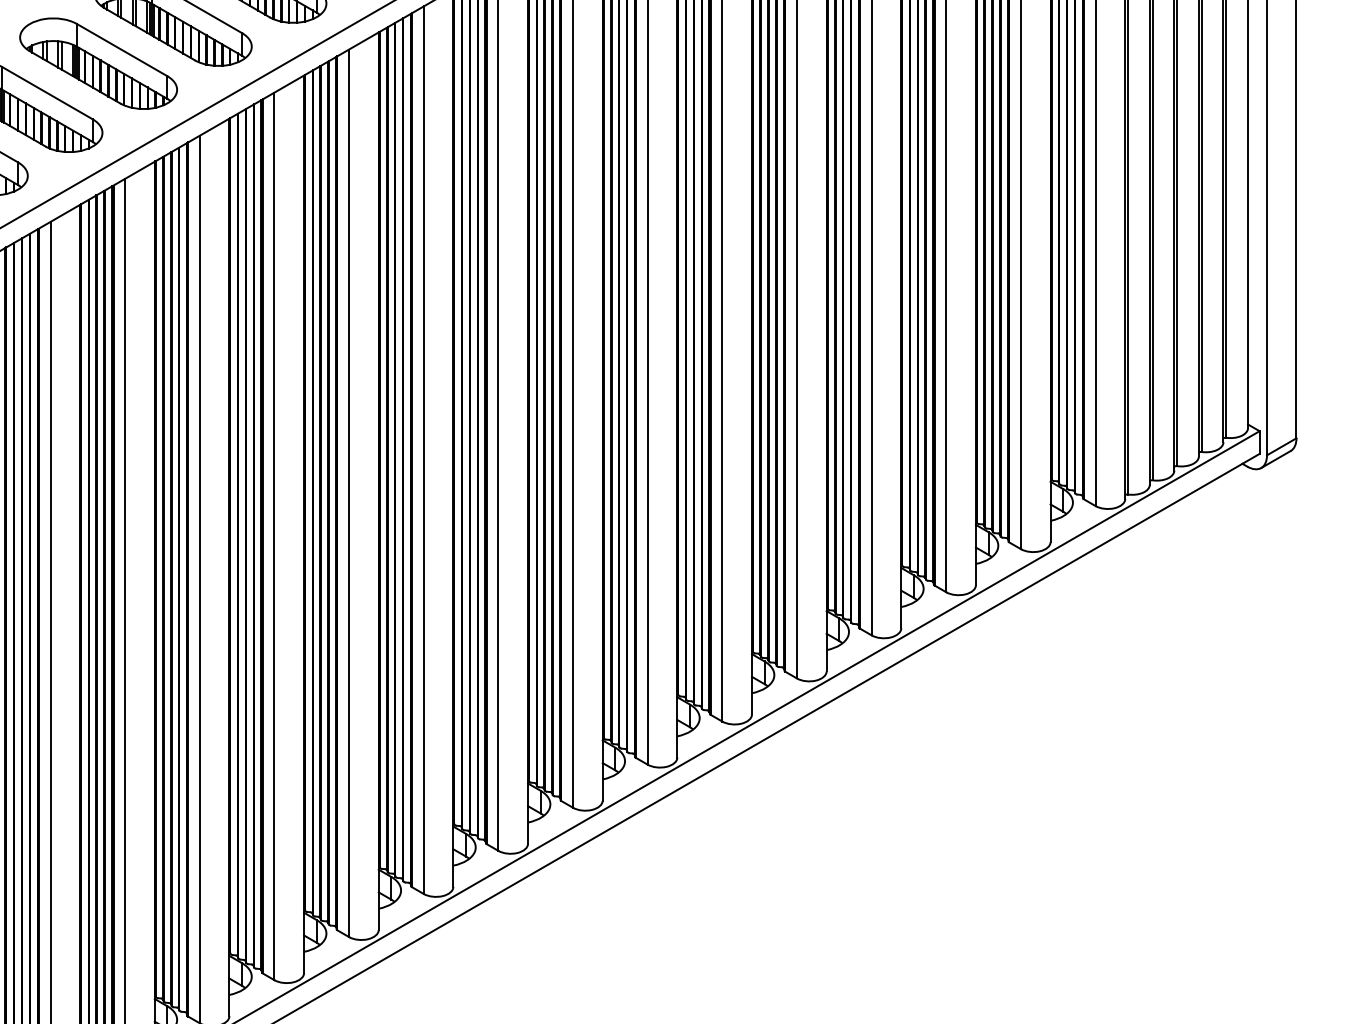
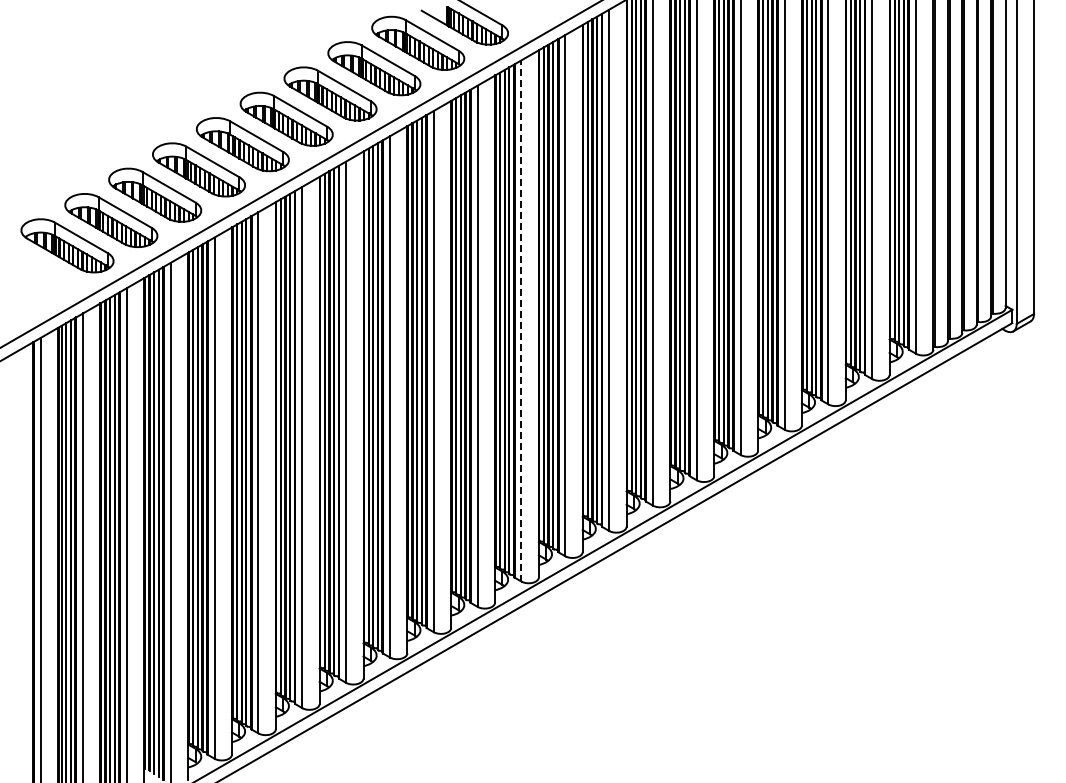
line: (423, 449) -> (521, 320), solid -> dashed

